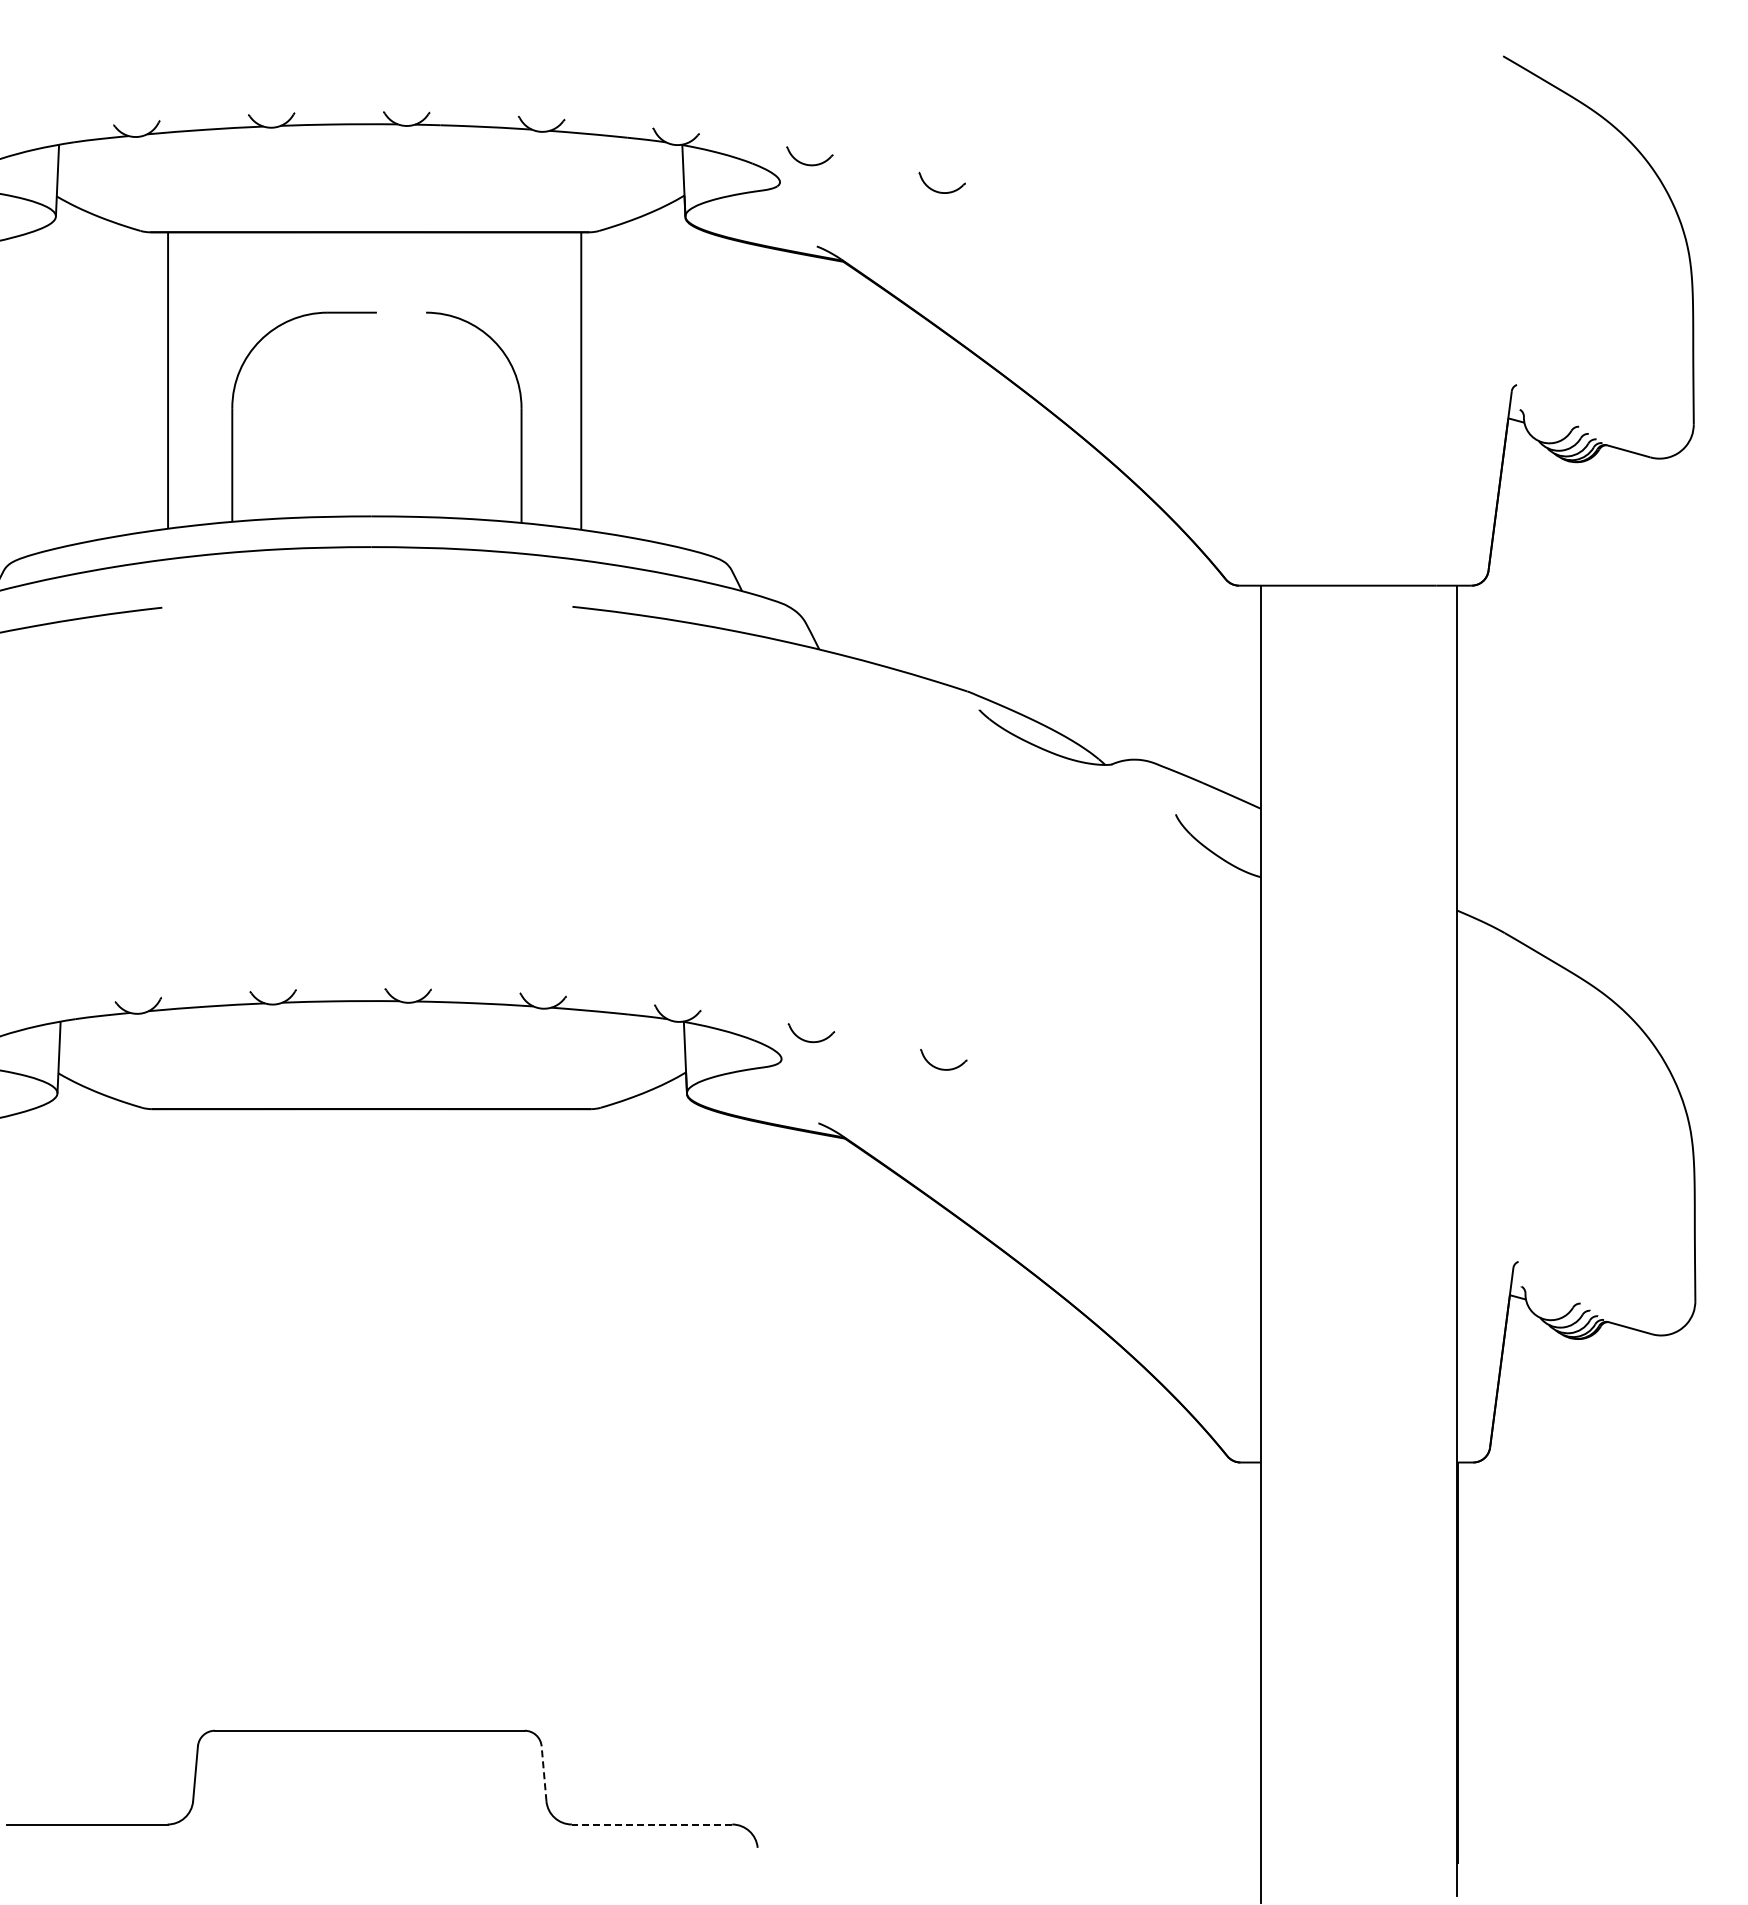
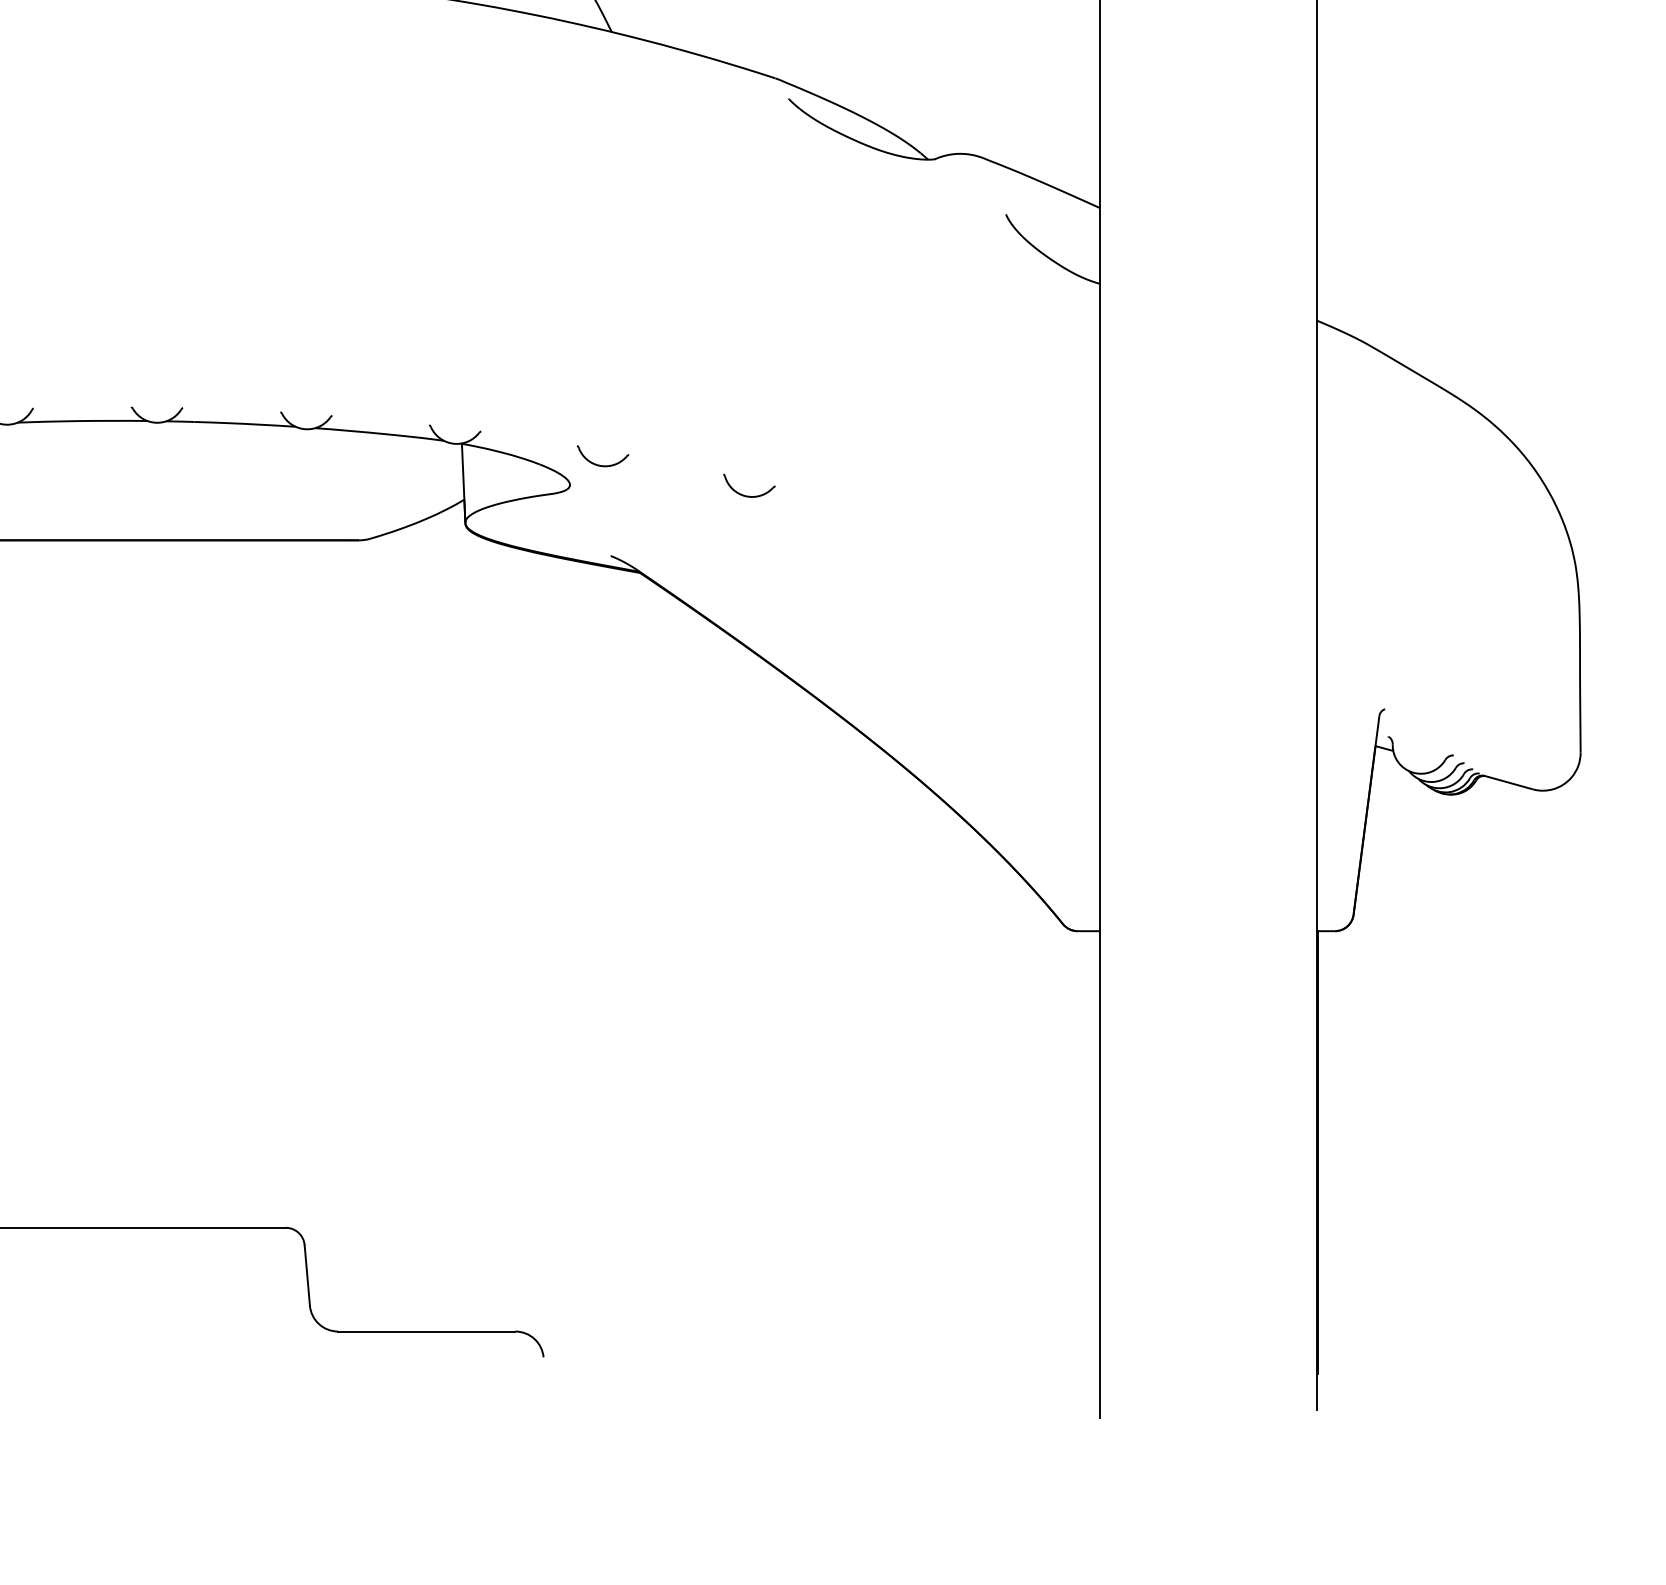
line: (544, 1773) -> (307, 1275), dashed -> solid
line: (651, 1824) -> (426, 1331), dashed -> solid

